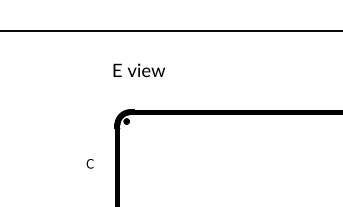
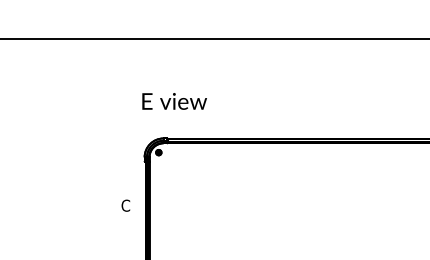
text: (139, 70) -> (174, 101), moved
text: (89, 163) -> (125, 205), moved

